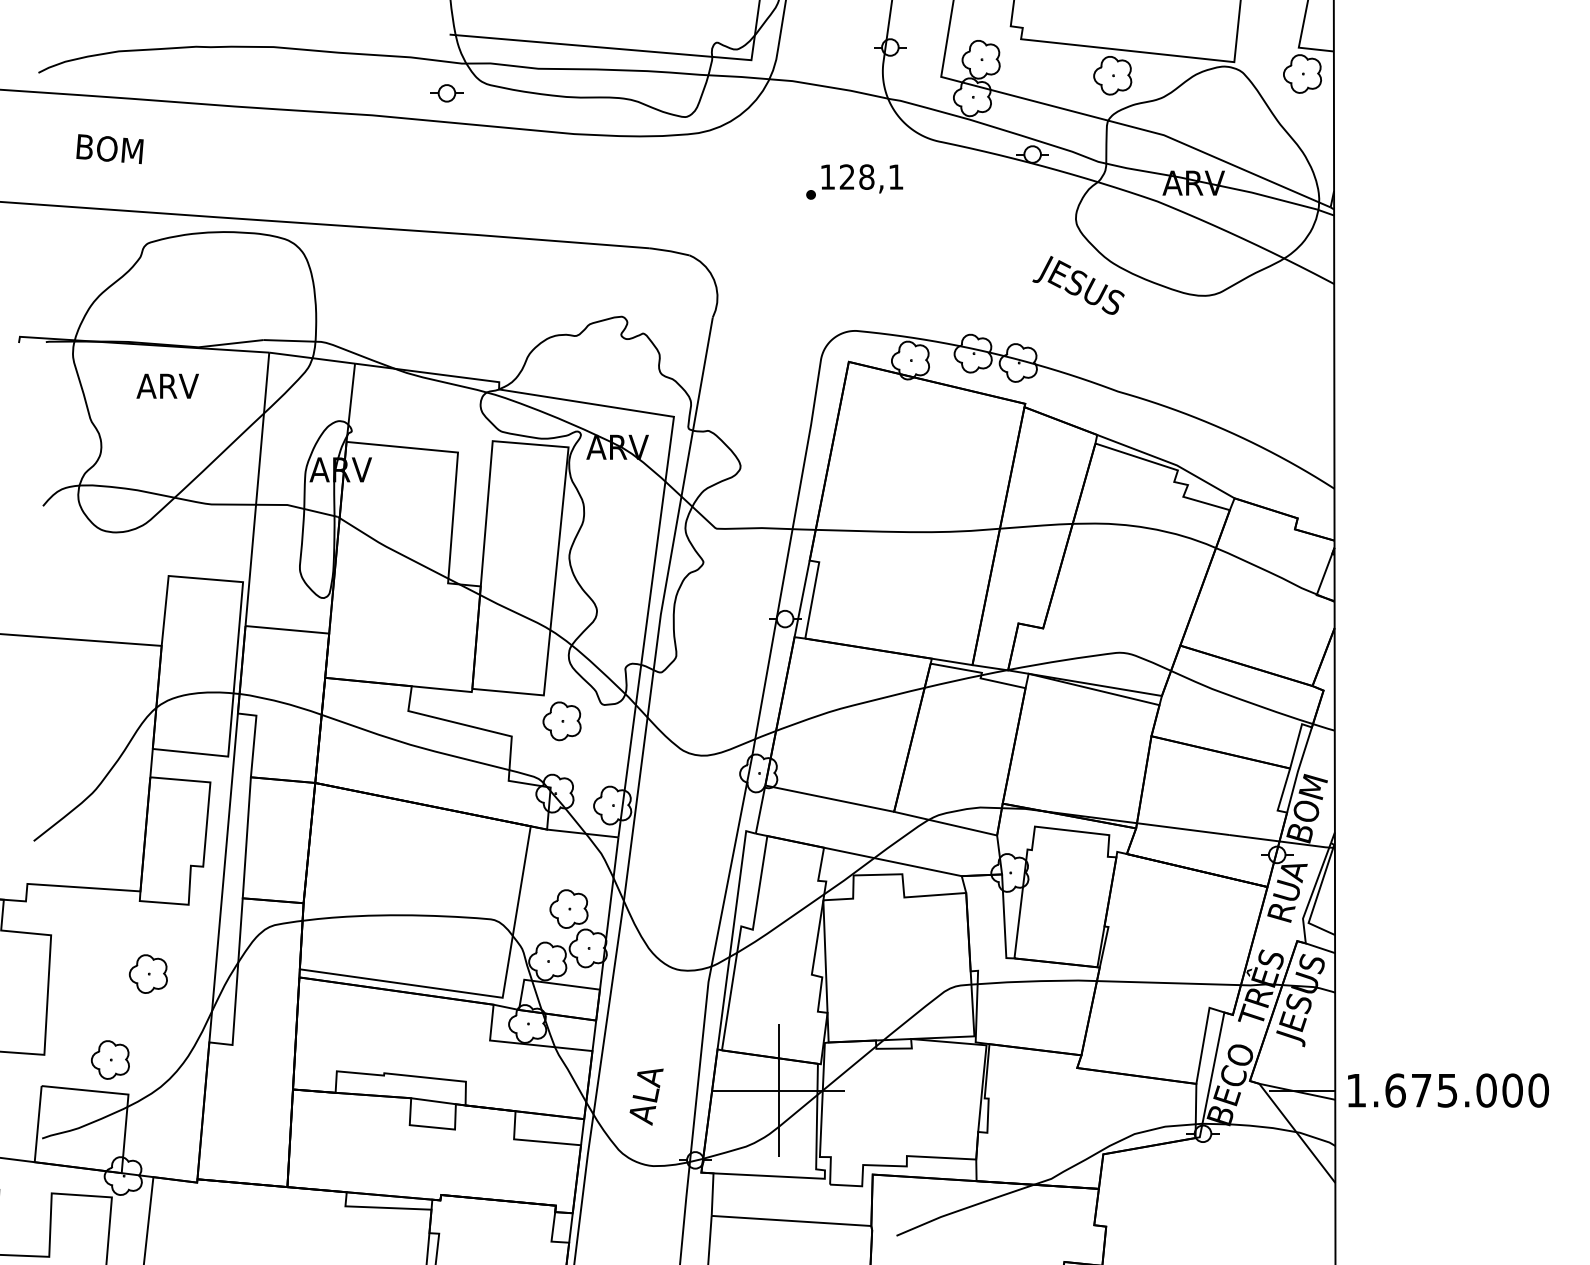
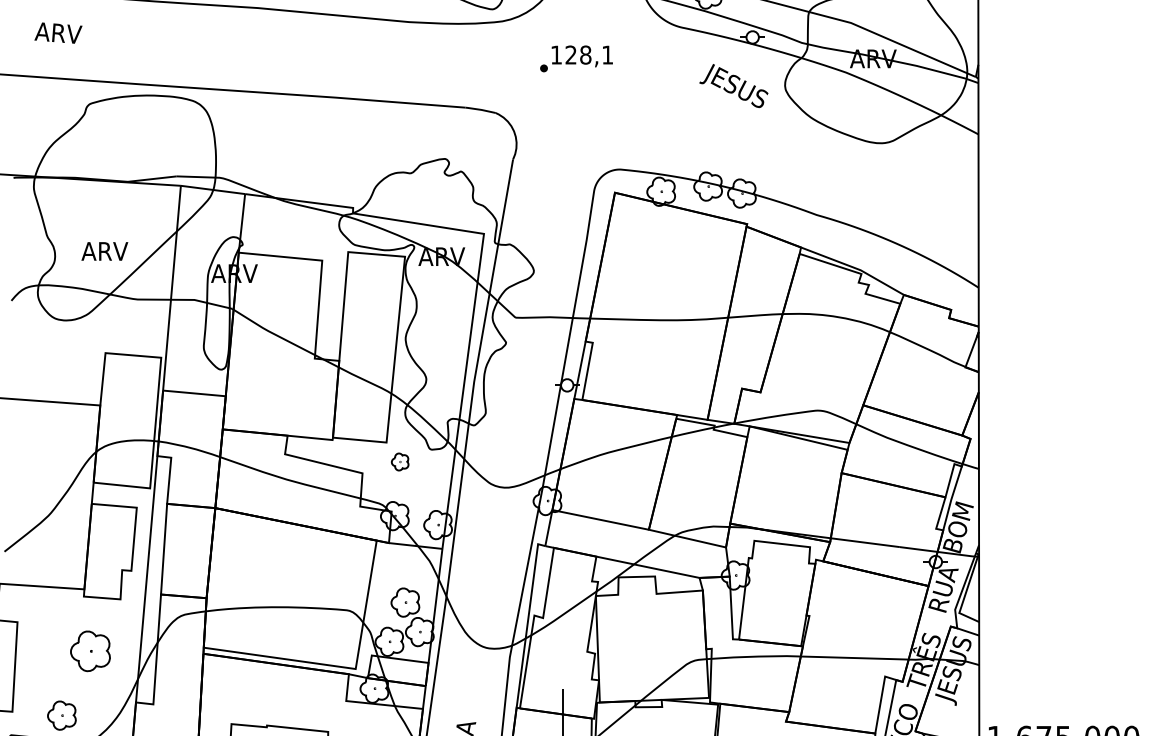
text: (108, 149) -> (60, 33), BOM -> ARV
part: (854, 181) -> (576, 58), moved
text: (1078, 285) -> (733, 86), moved
text: (167, 385) -> (104, 250), moved
part: (561, 721) -> (399, 462), size x0.6
part: (147, 973) -> (89, 650), size x1.4

